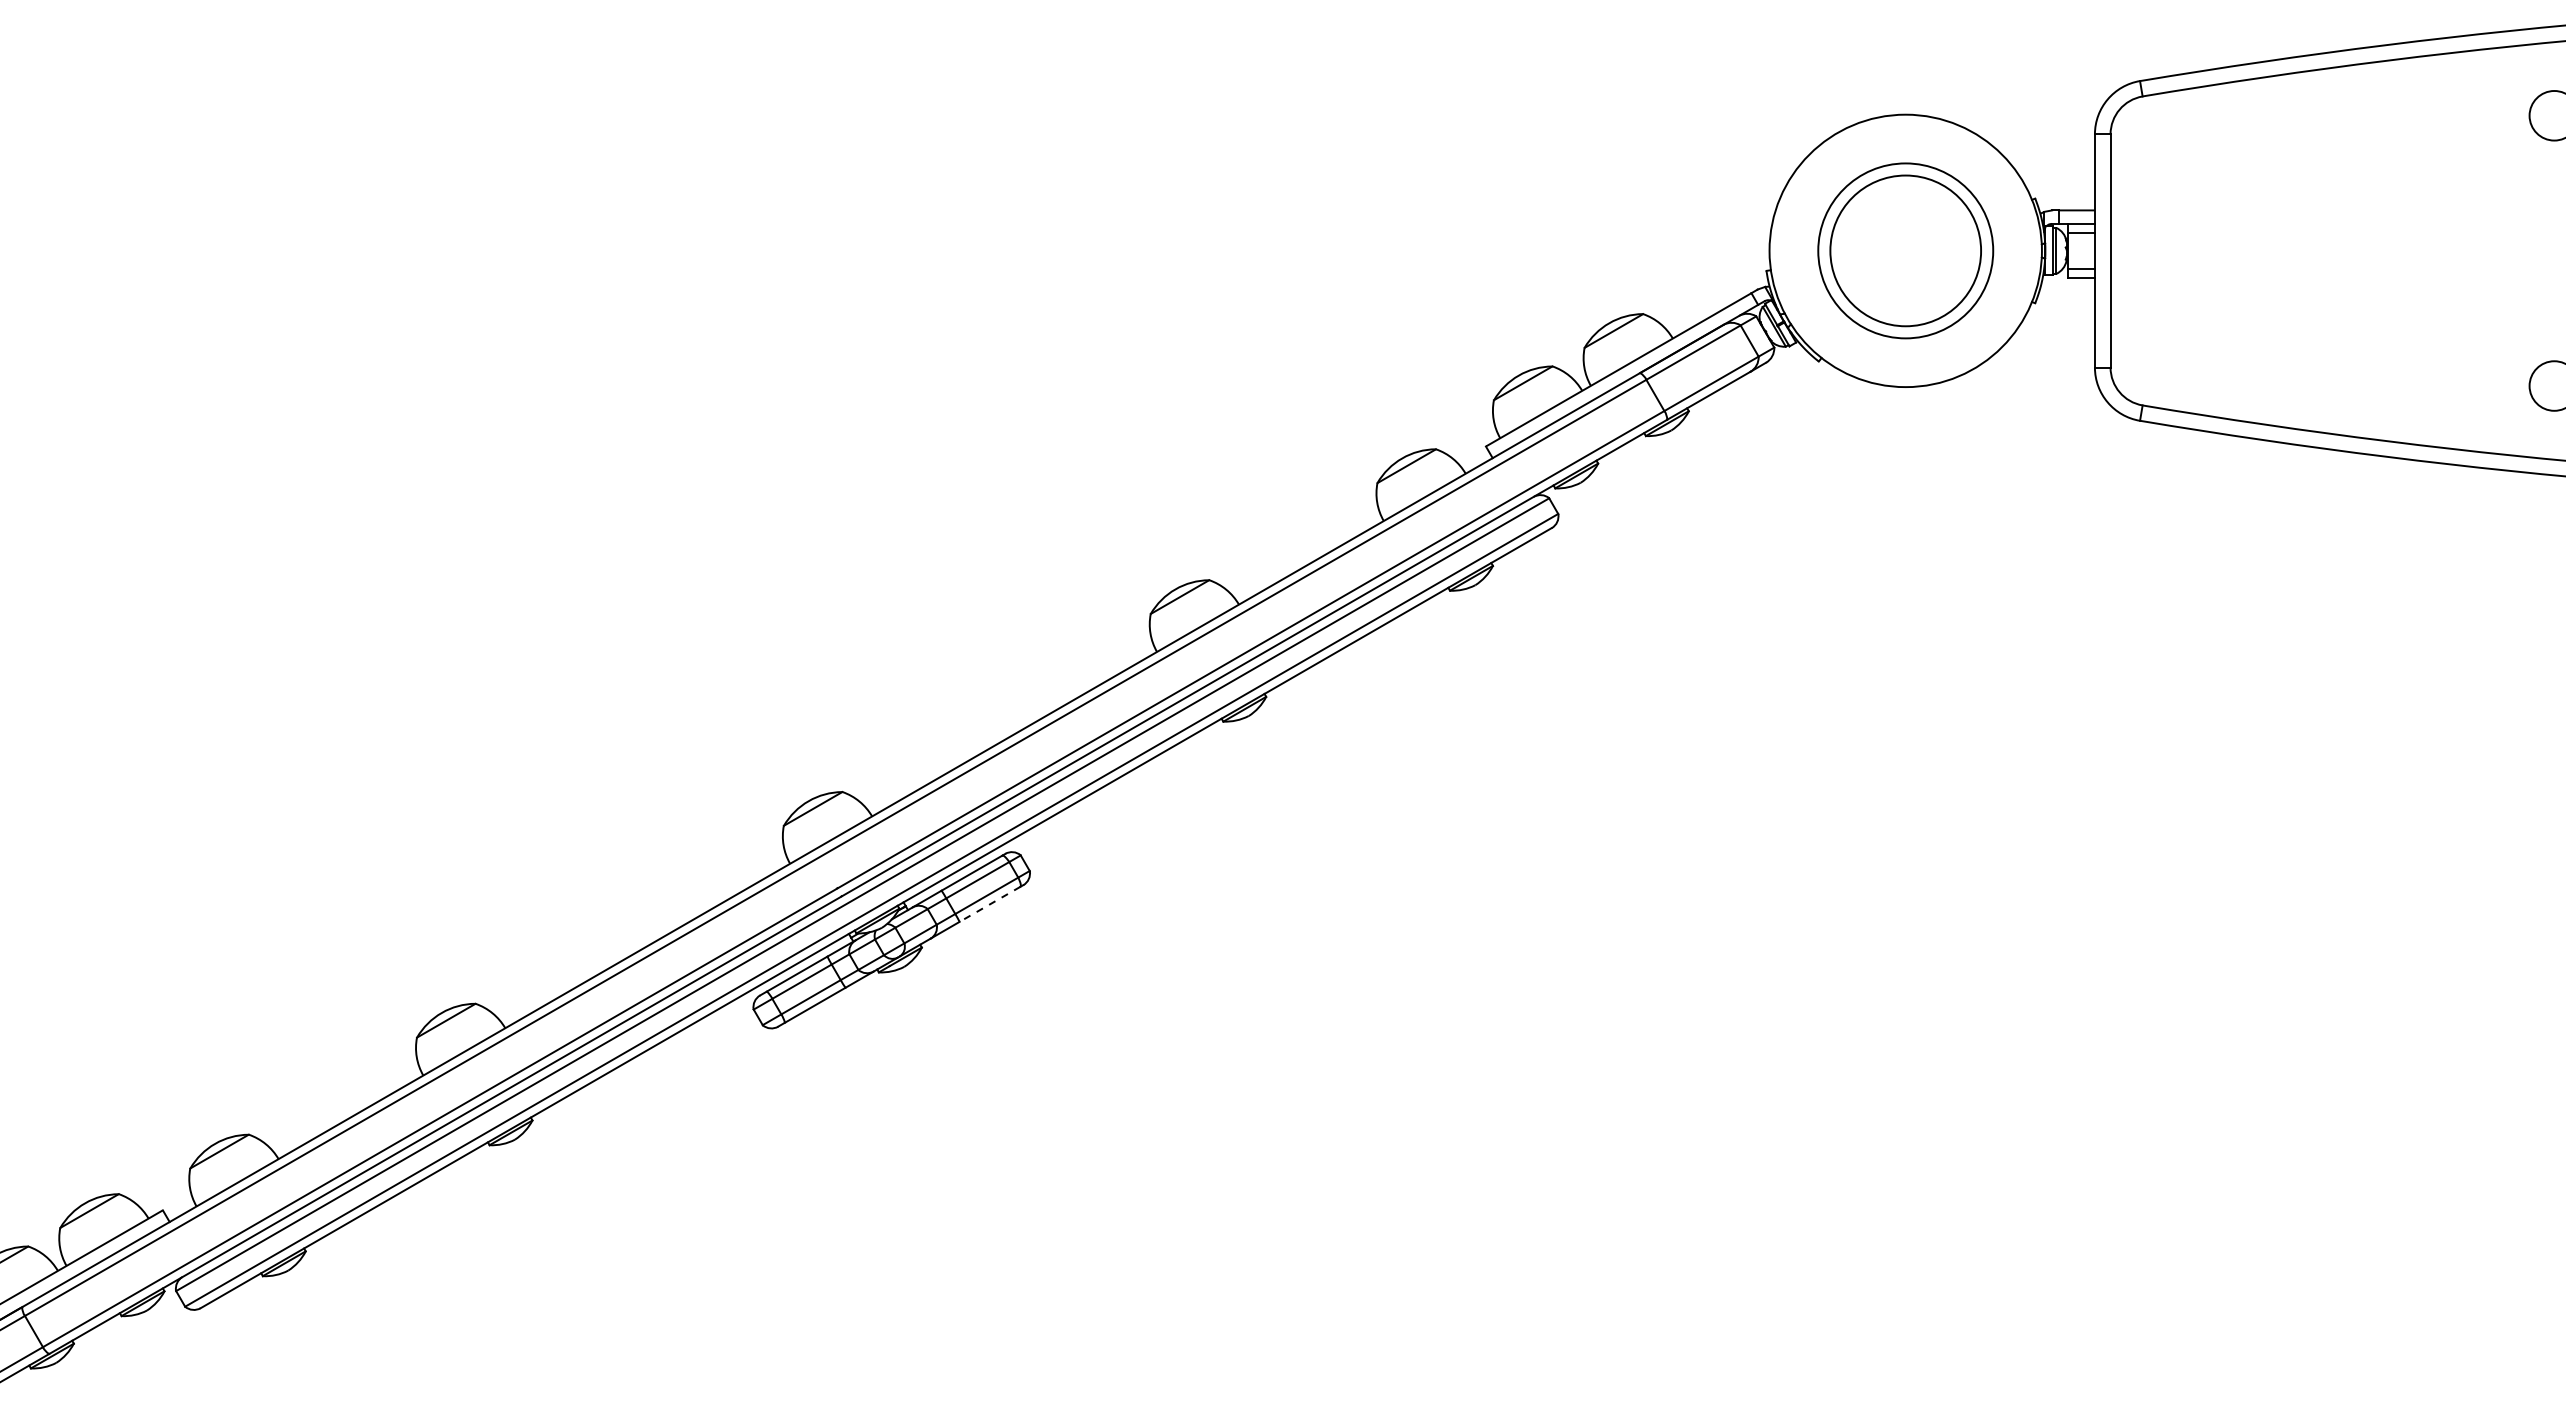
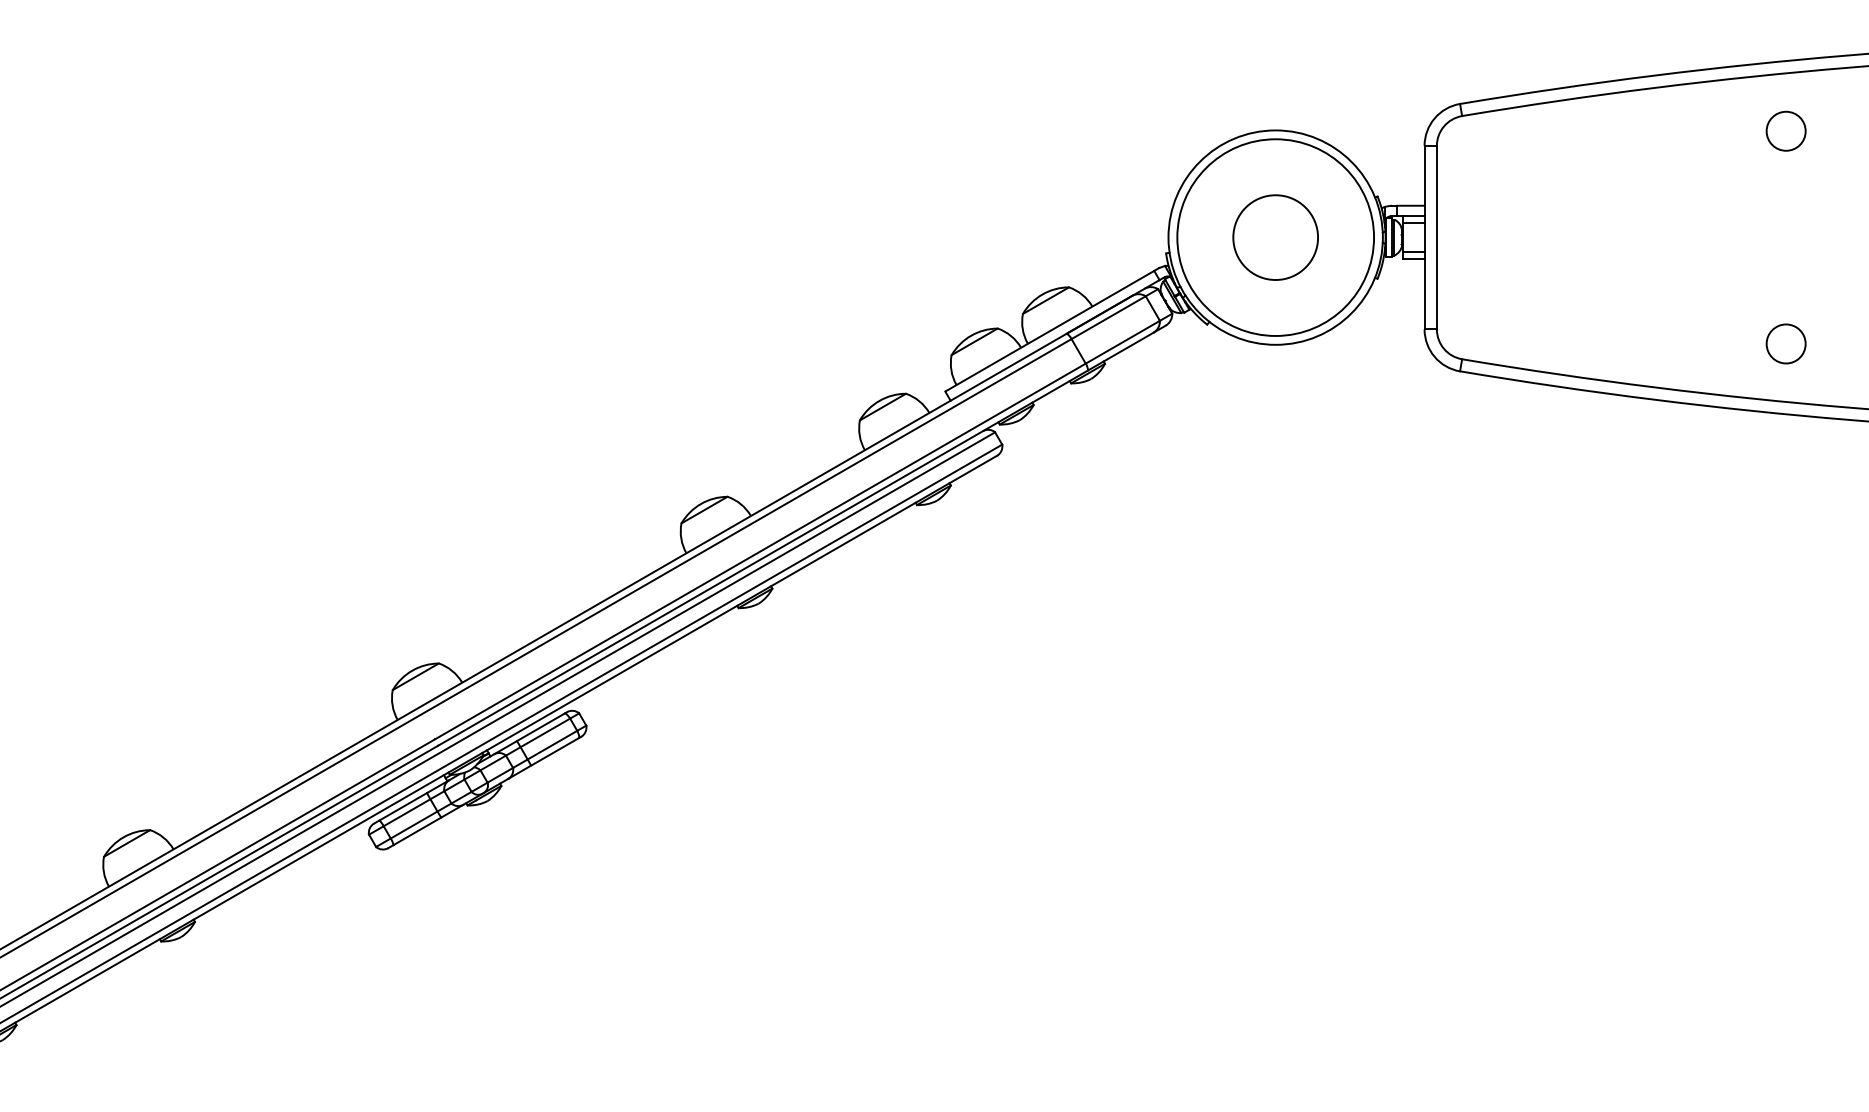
circle: (1905, 250) -> (1275, 237), size x0.71
circle: (1905, 250) -> (1275, 237), size x1.43
line: (989, 904) -> (554, 752), dashed -> solid

